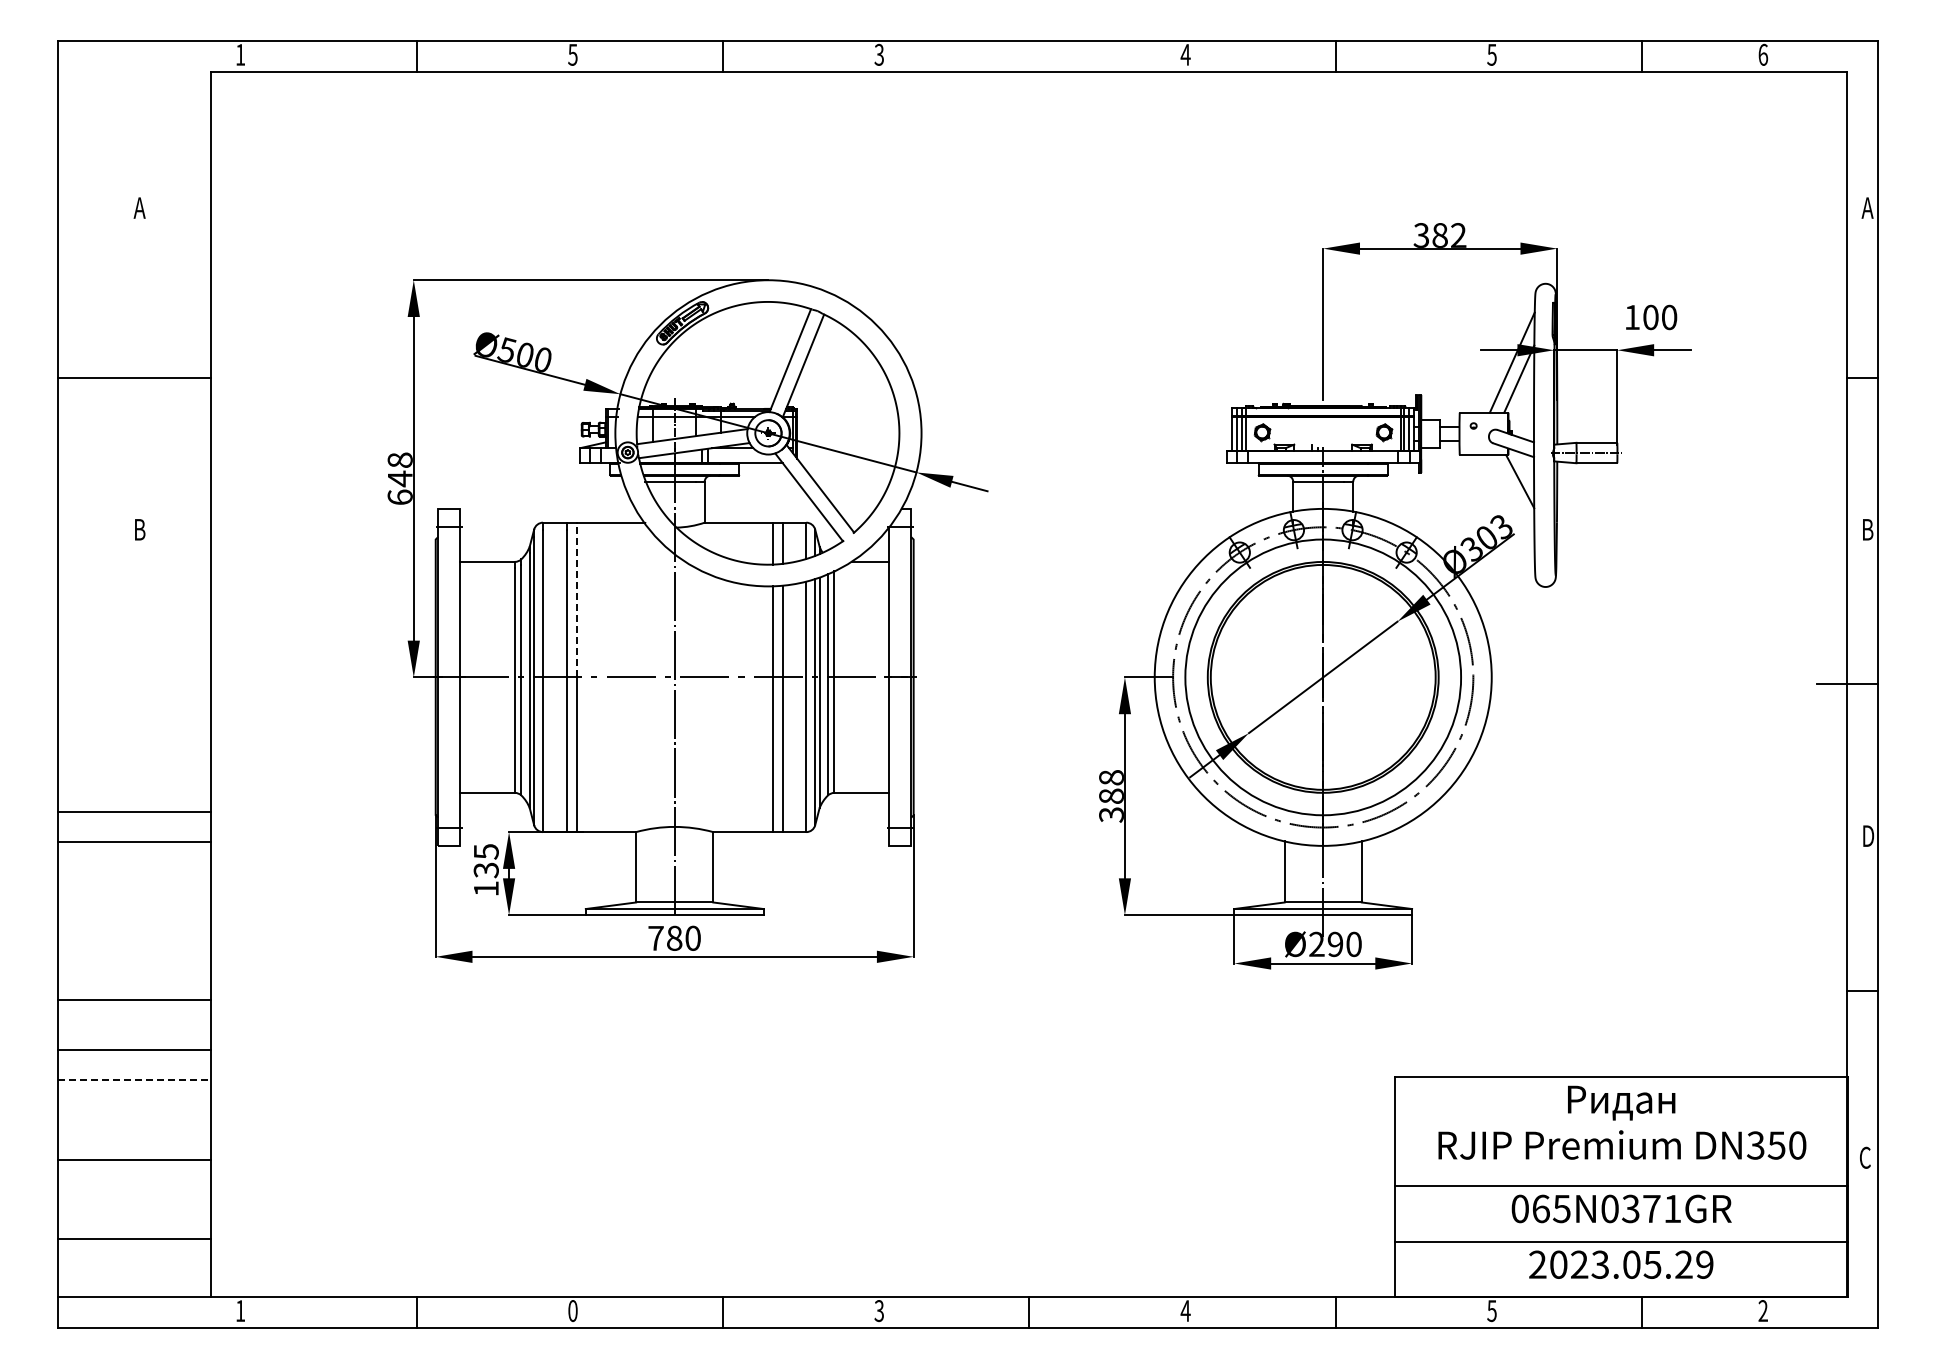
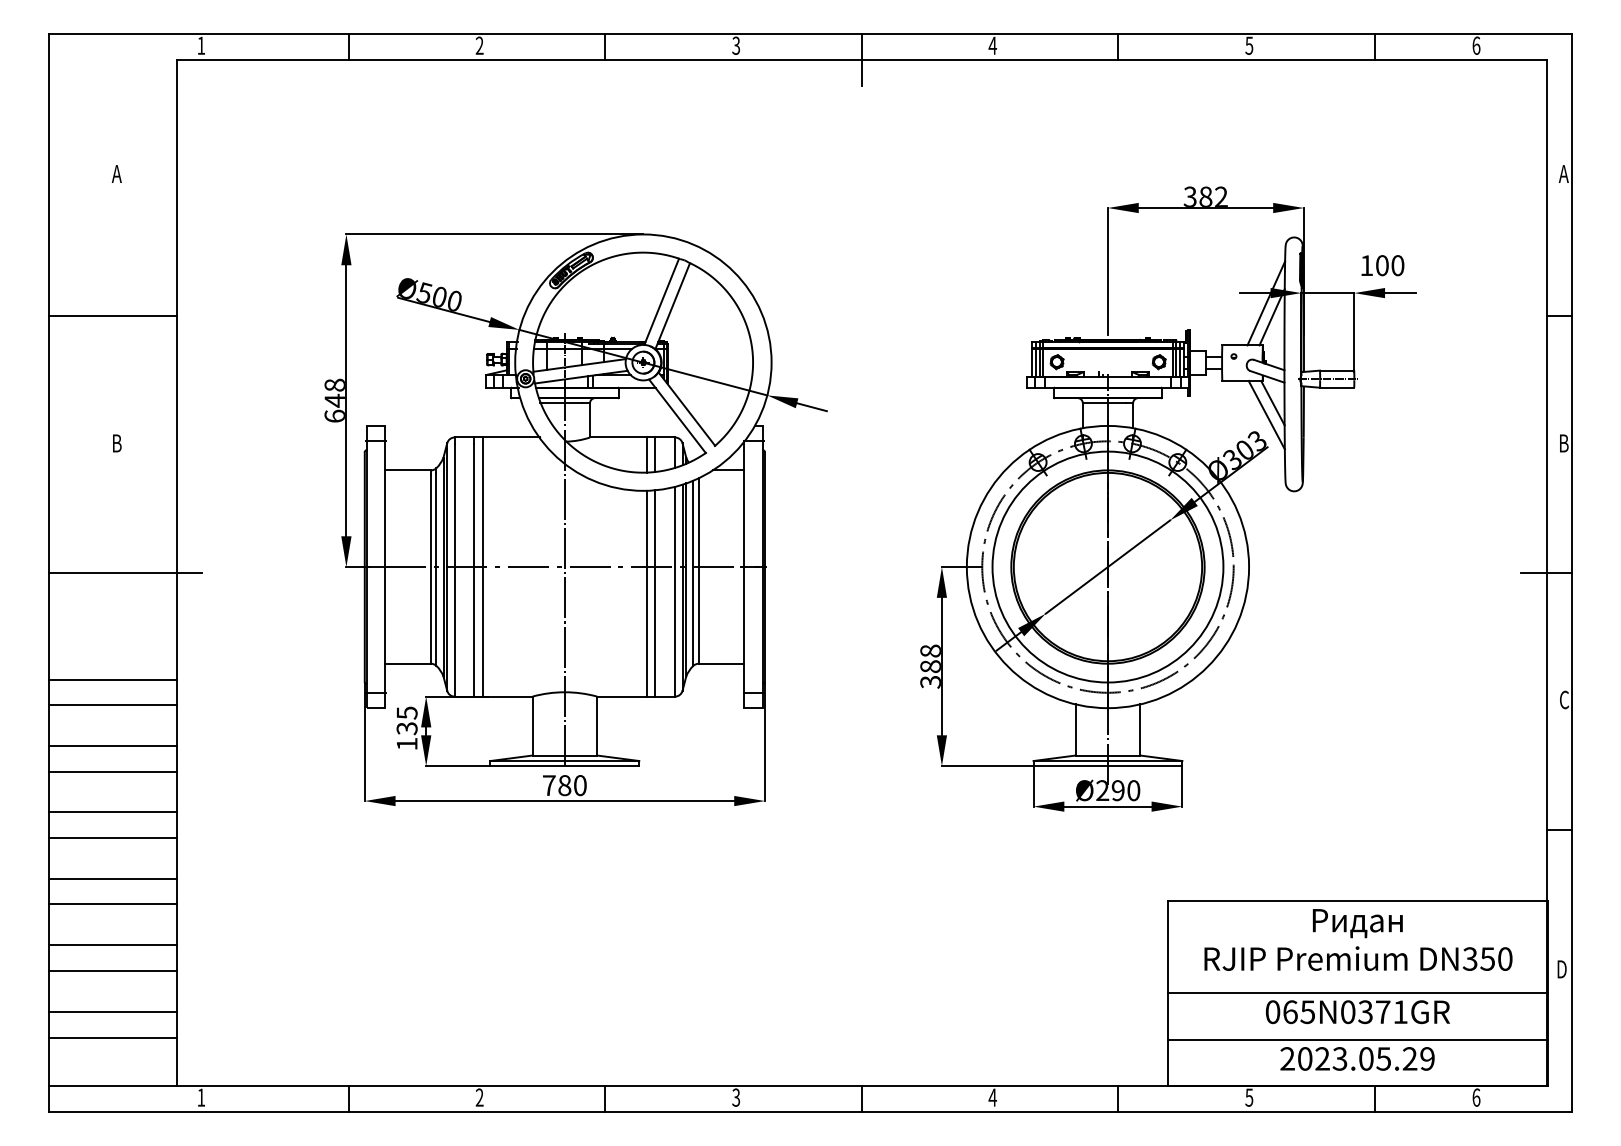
text: (572, 54) -> (479, 45), 5 -> 2
line: (1029, 71) -> (862, 59), added
line: (1512, 495) -> (1266, 414), added
line: (576, 599) -> (482, 501), dashed -> solid
line: (149, 684) -> (125, 573), added
text: (1868, 836) -> (1564, 700), D -> C
line: (134, 891) -> (112, 746), added
line: (134, 922) -> (112, 772), added
line: (134, 969) -> (112, 811), added
line: (134, 1080) -> (112, 904), dashed -> solid
line: (134, 1129) -> (112, 945), added
text: (1865, 1157) -> (1562, 969), C -> D
line: (134, 1208) -> (112, 1011), added
text: (572, 1311) -> (479, 1098), 0 -> 2
text: (1763, 1311) -> (1476, 1098), 2 -> 6

